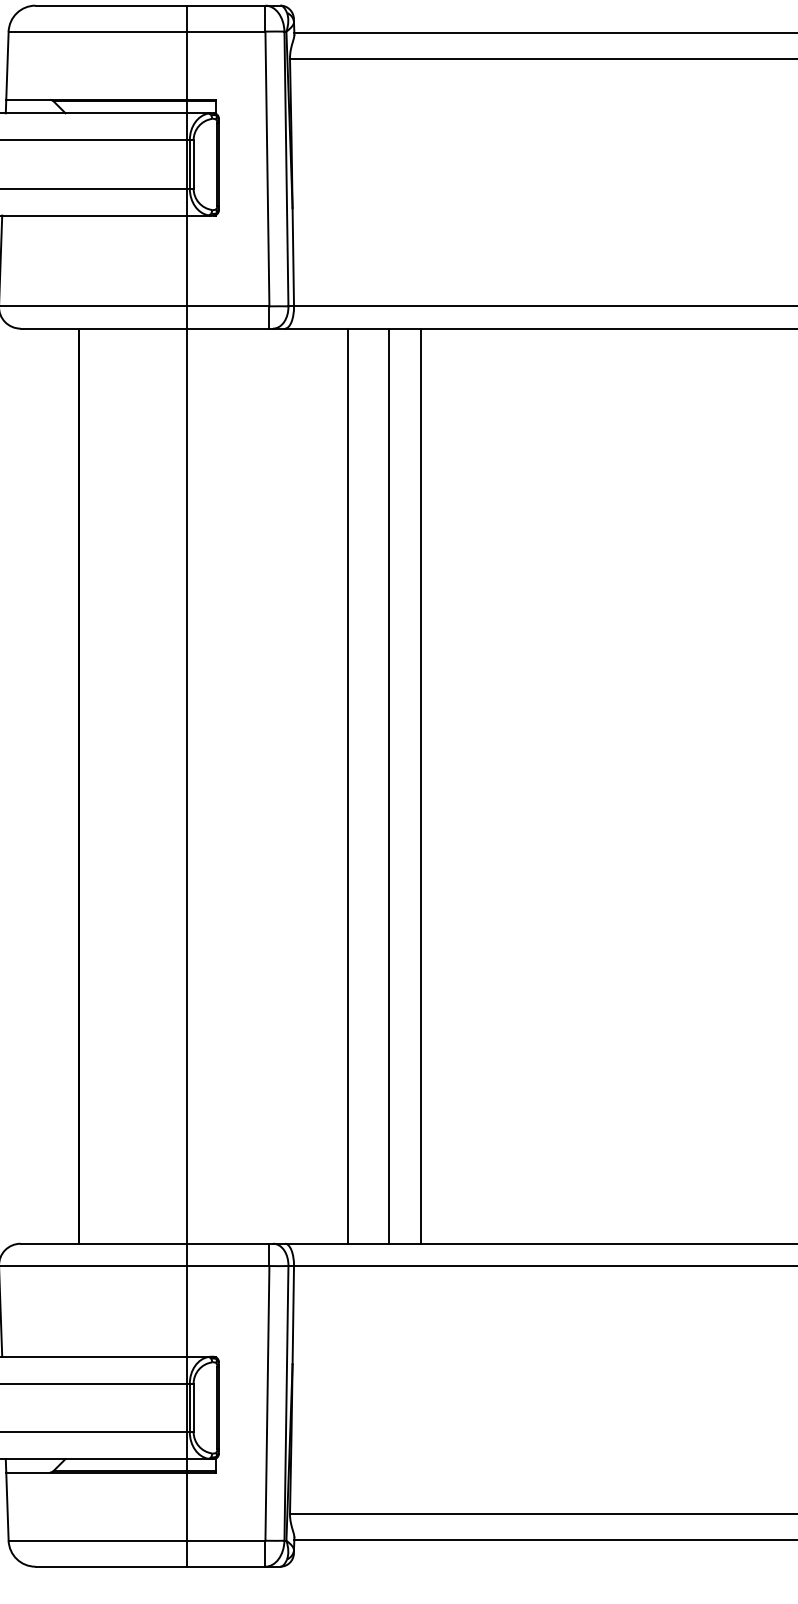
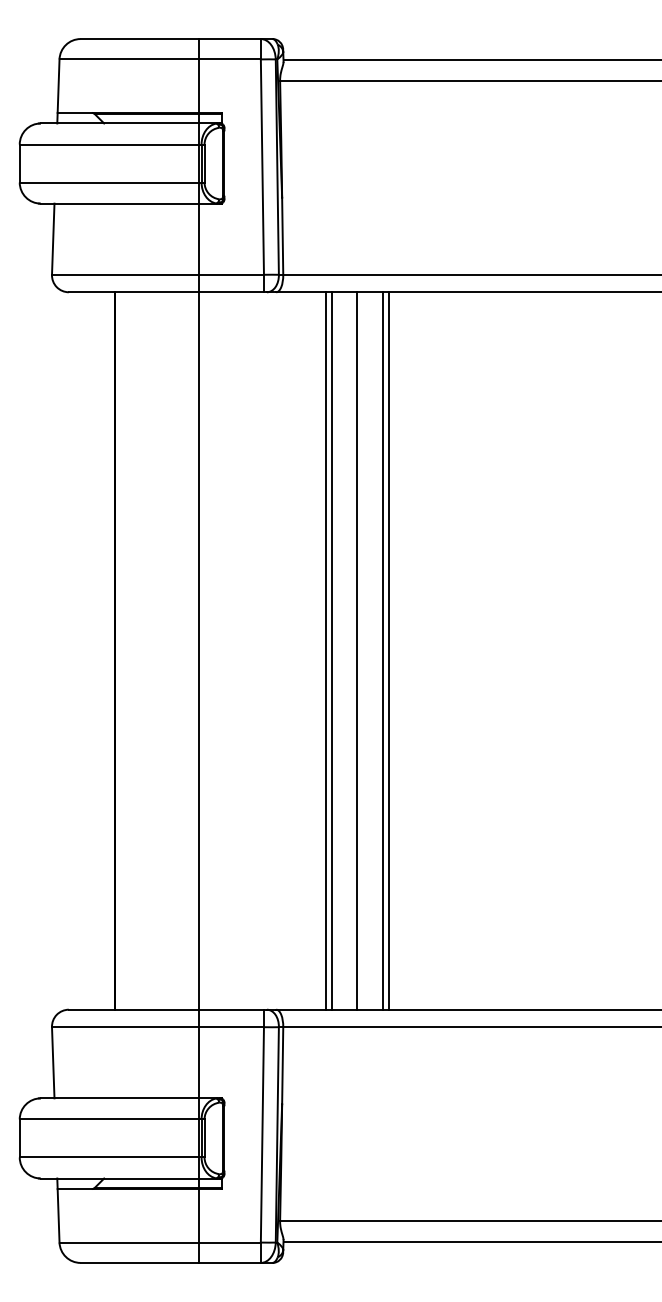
line: (356, 785) -> (332, 650), added
line: (429, 785) -> (389, 650), added

